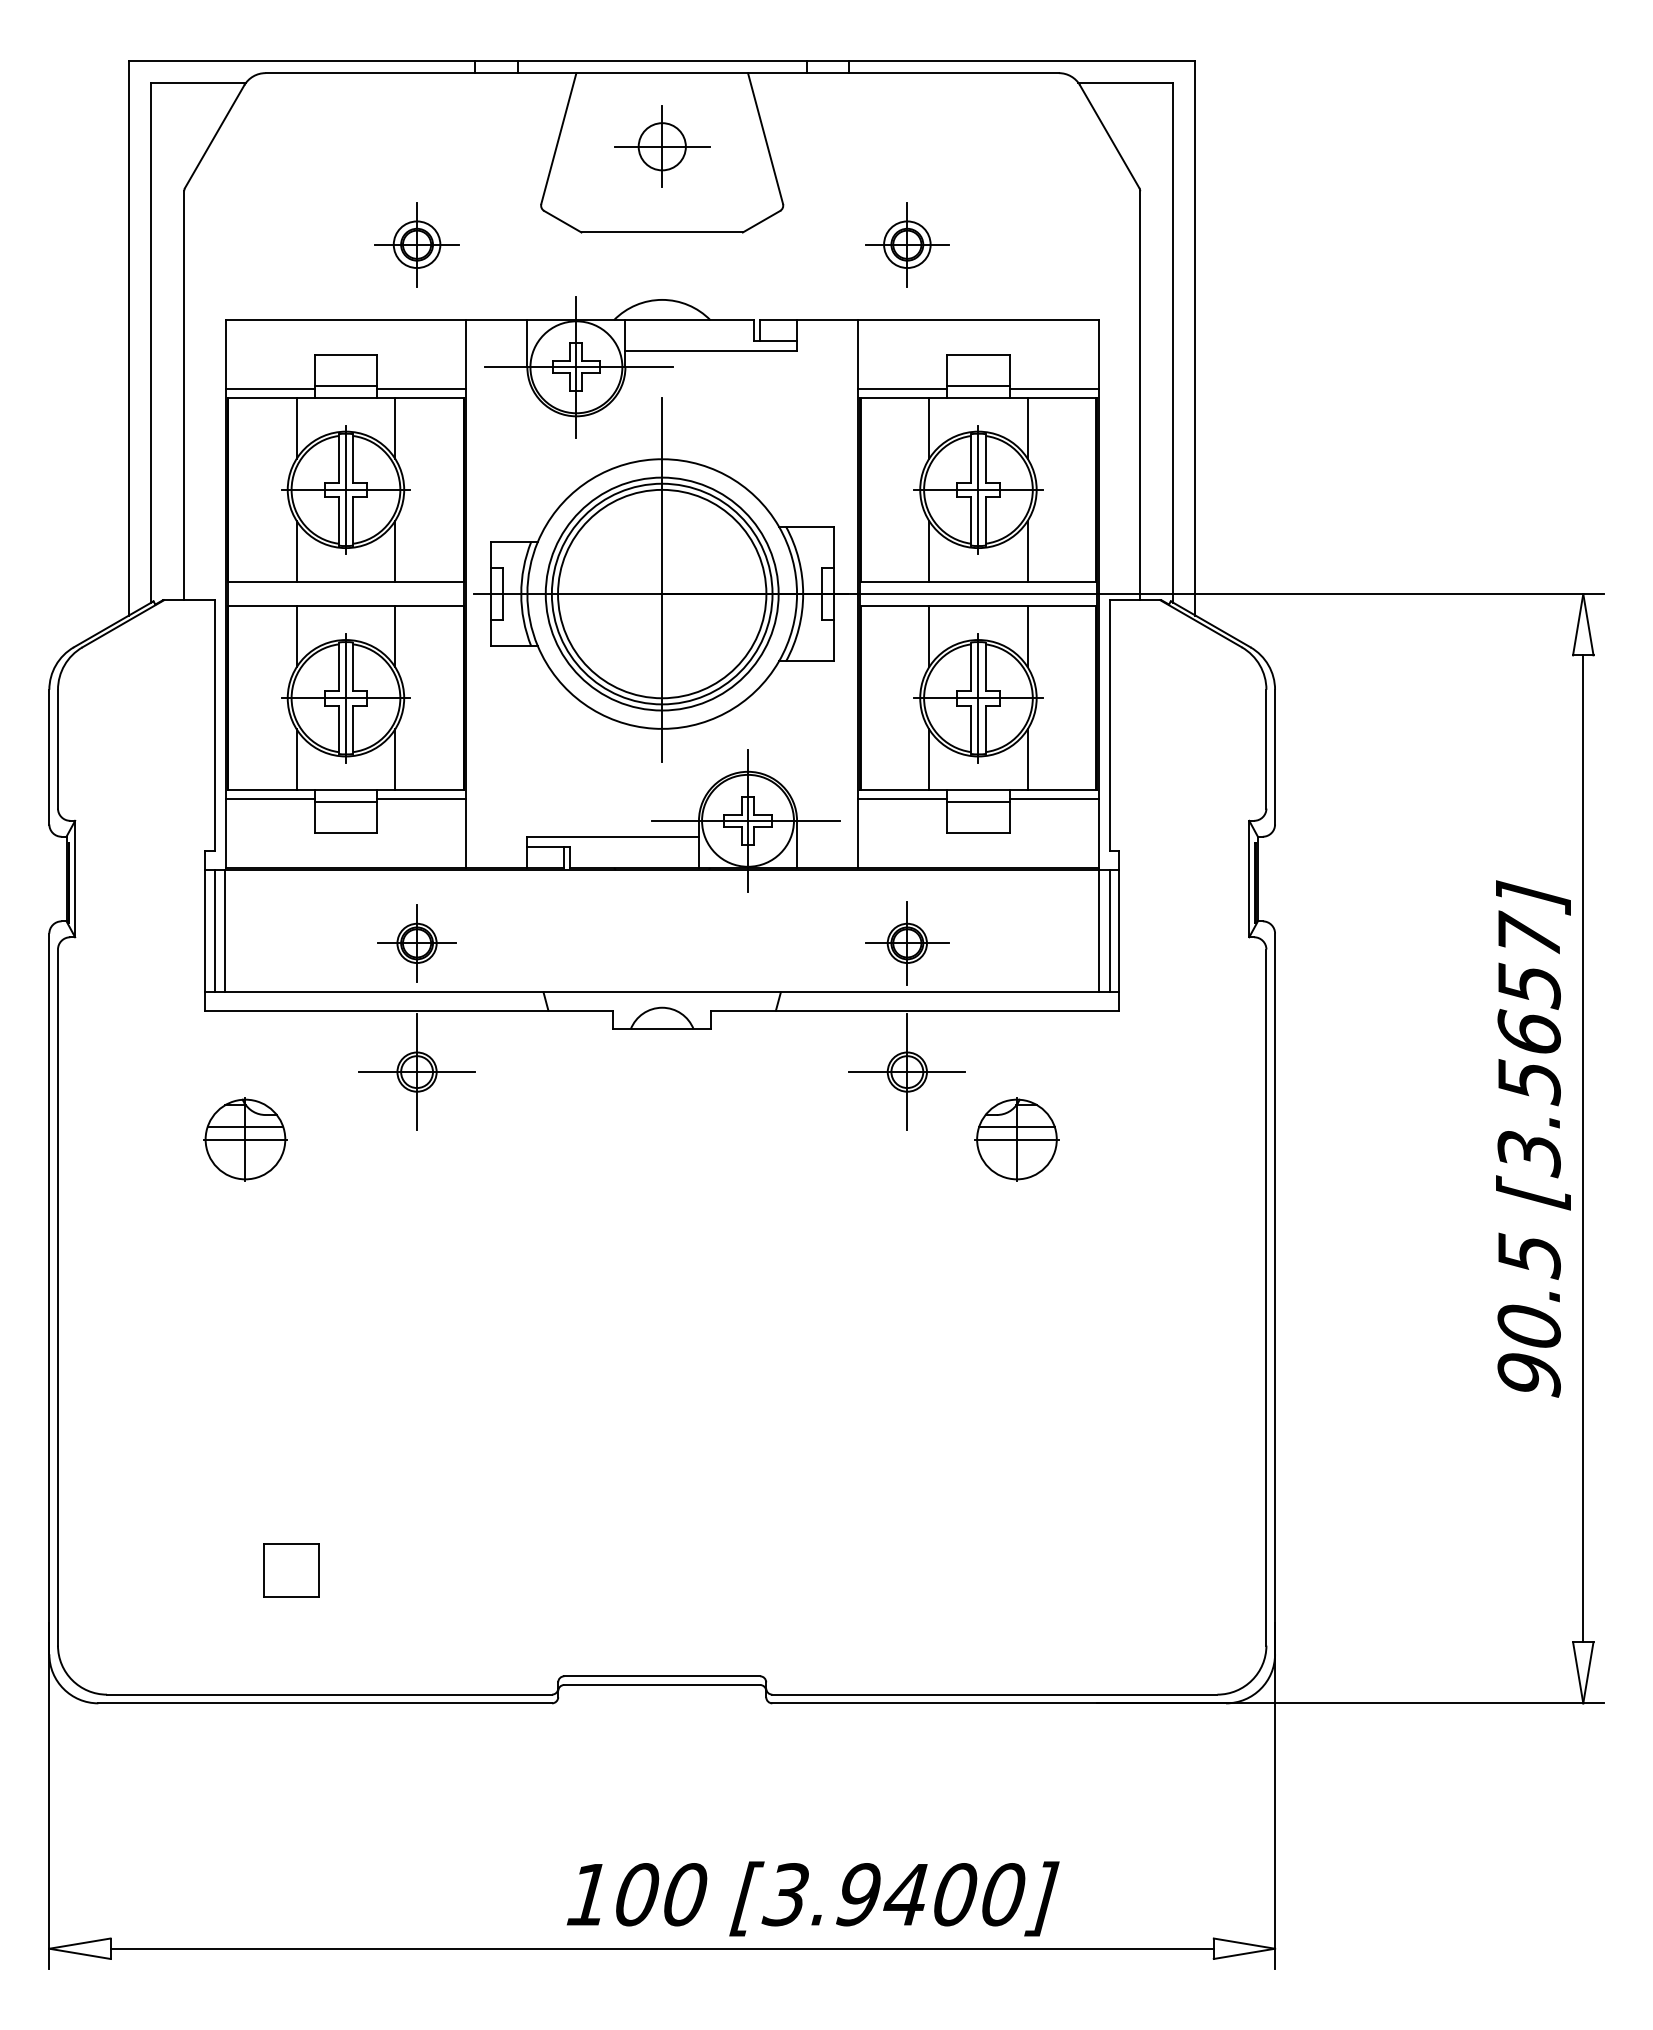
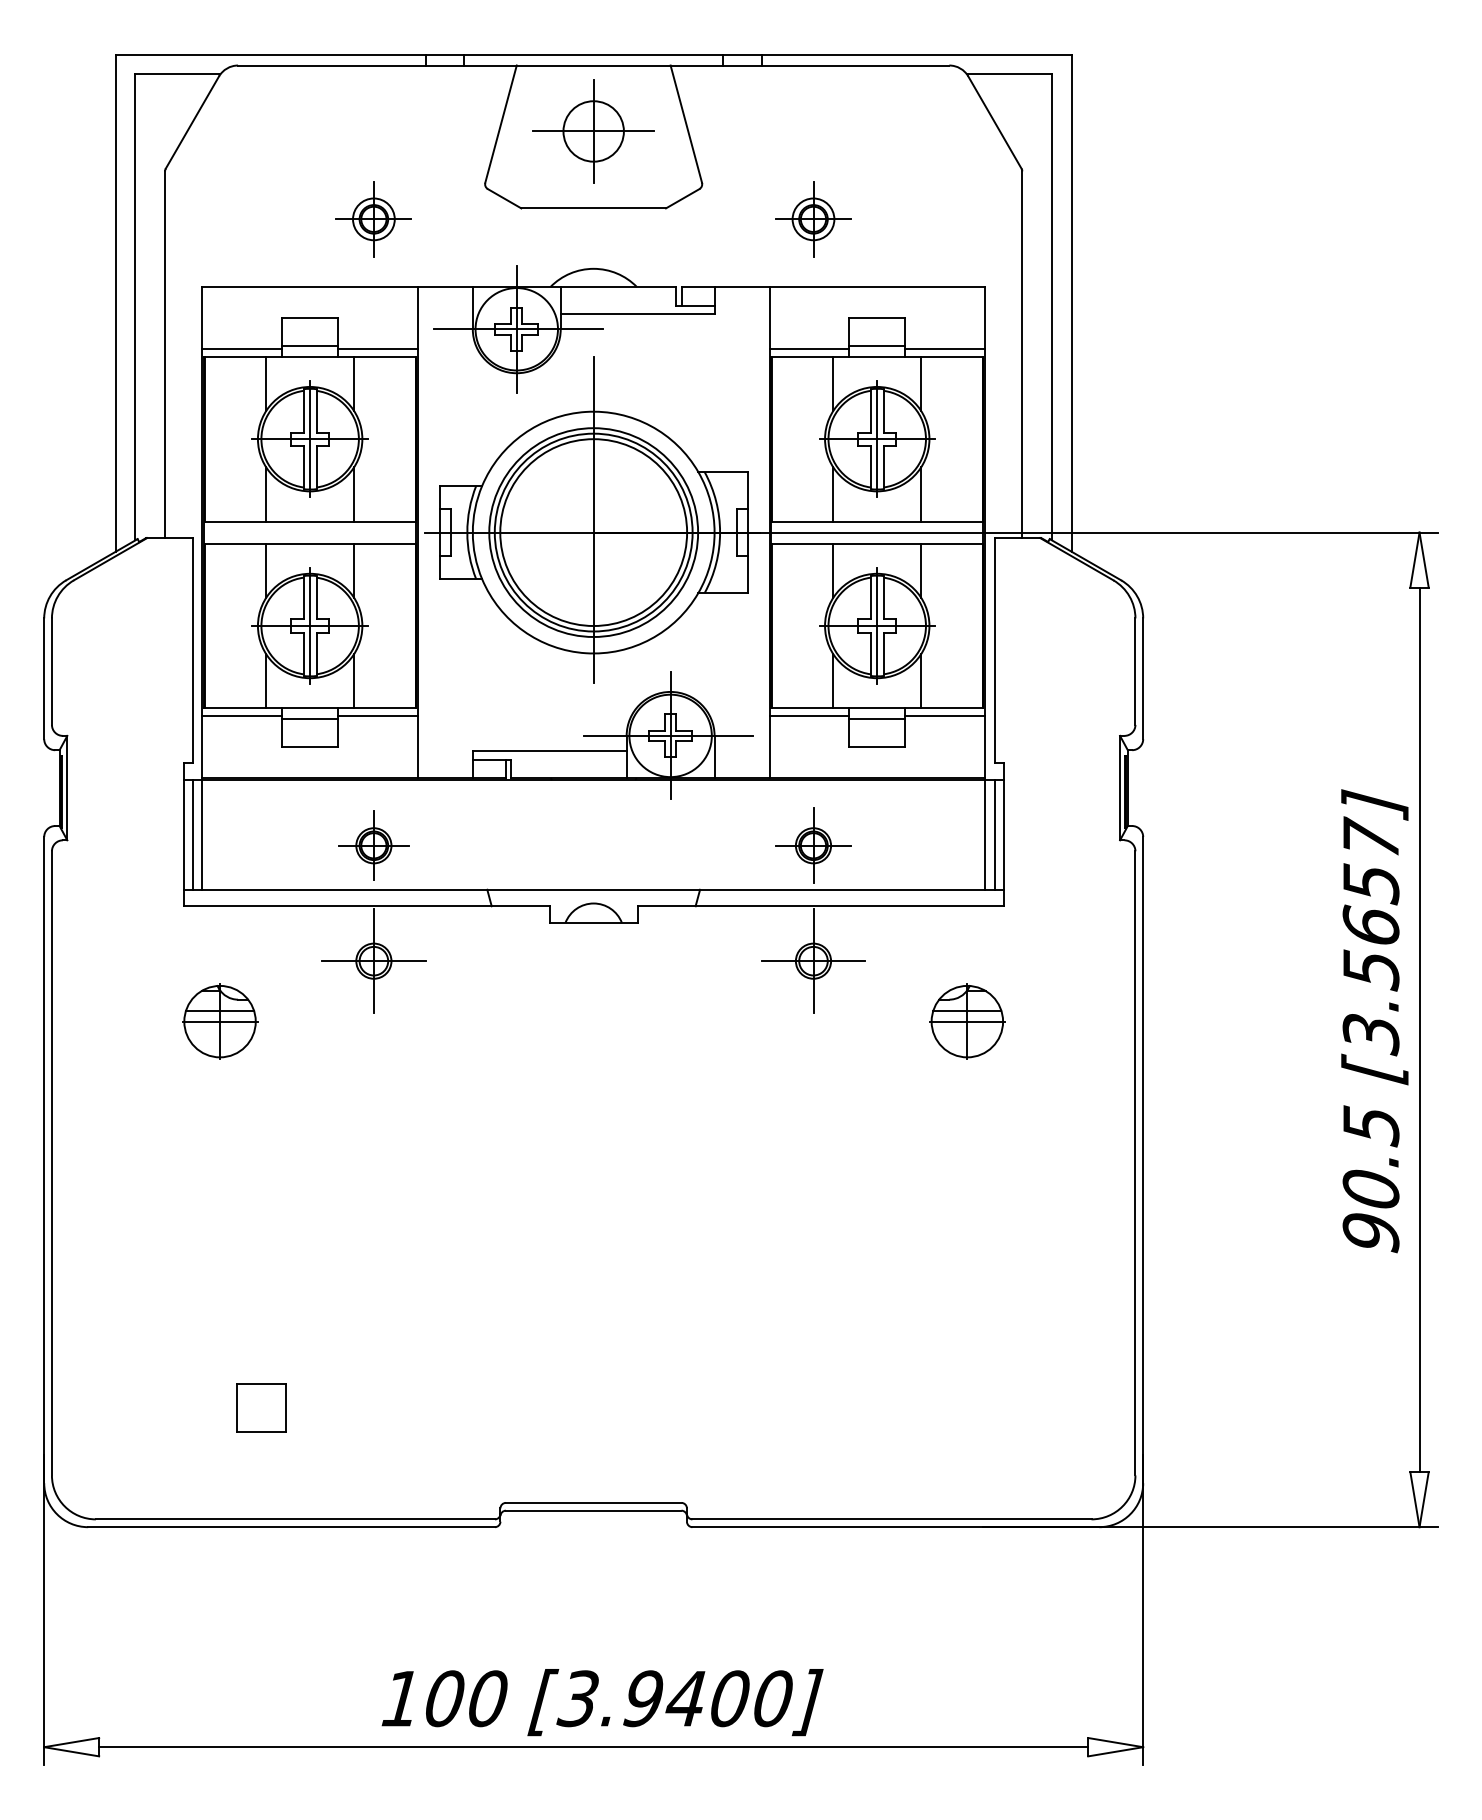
part: (662, 146) -> (593, 131), size x1.43
part: (1016, 1139) -> (966, 1021), moved
text: (813, 1898) -> (602, 1702), moved

